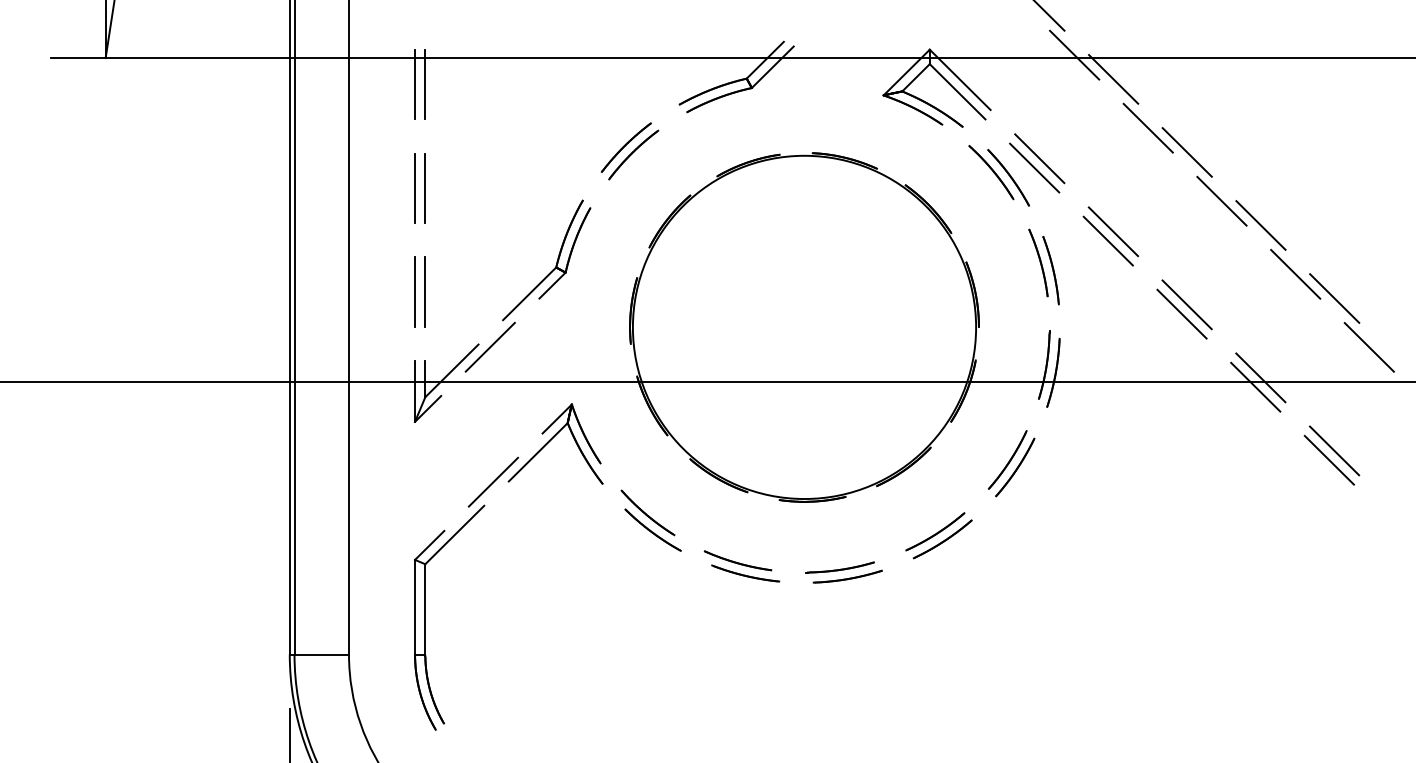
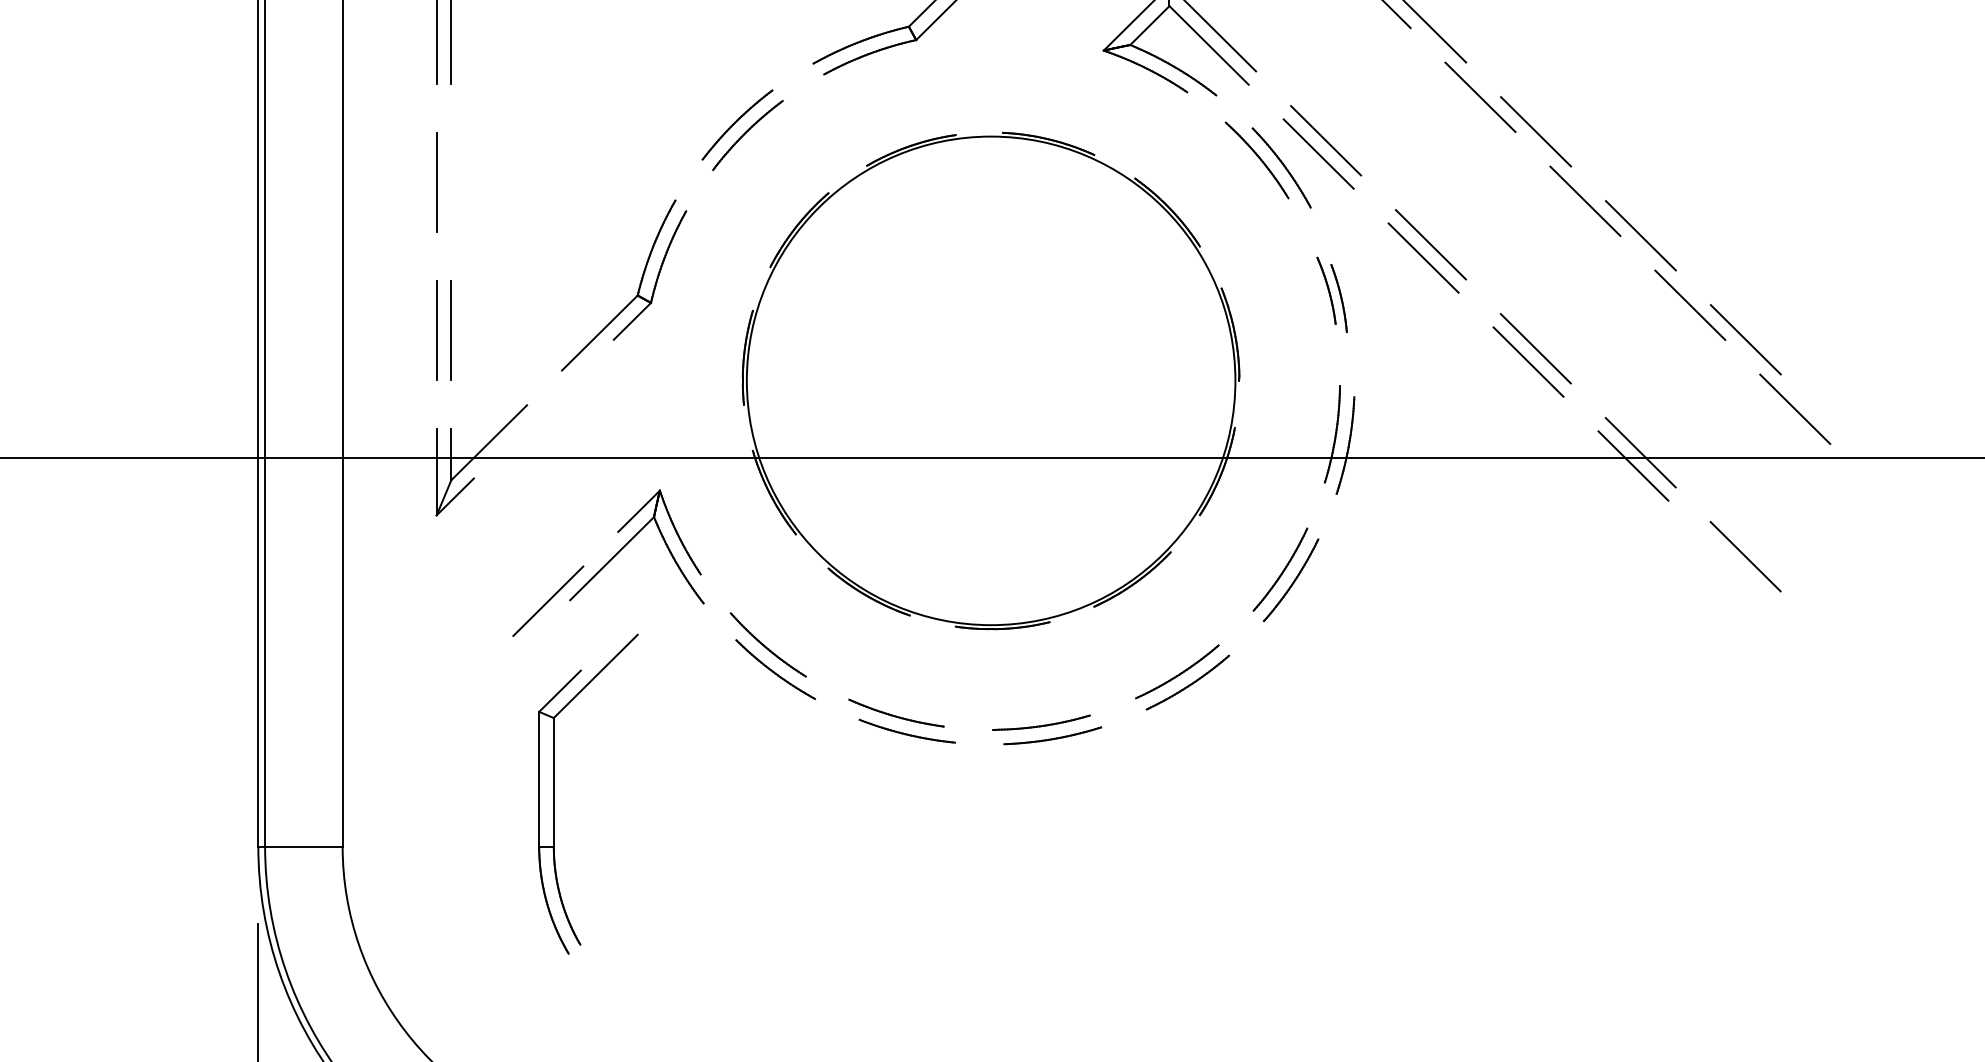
line: (425, 187) -> (451, 181), removed
part: (1043, 266) -> (1331, 294), size x0.7
line: (489, 346) -> (542, 408), removed
line: (1328, 459) -> (1737, 568), removed
part: (425, 617) -> (554, 793), moved

